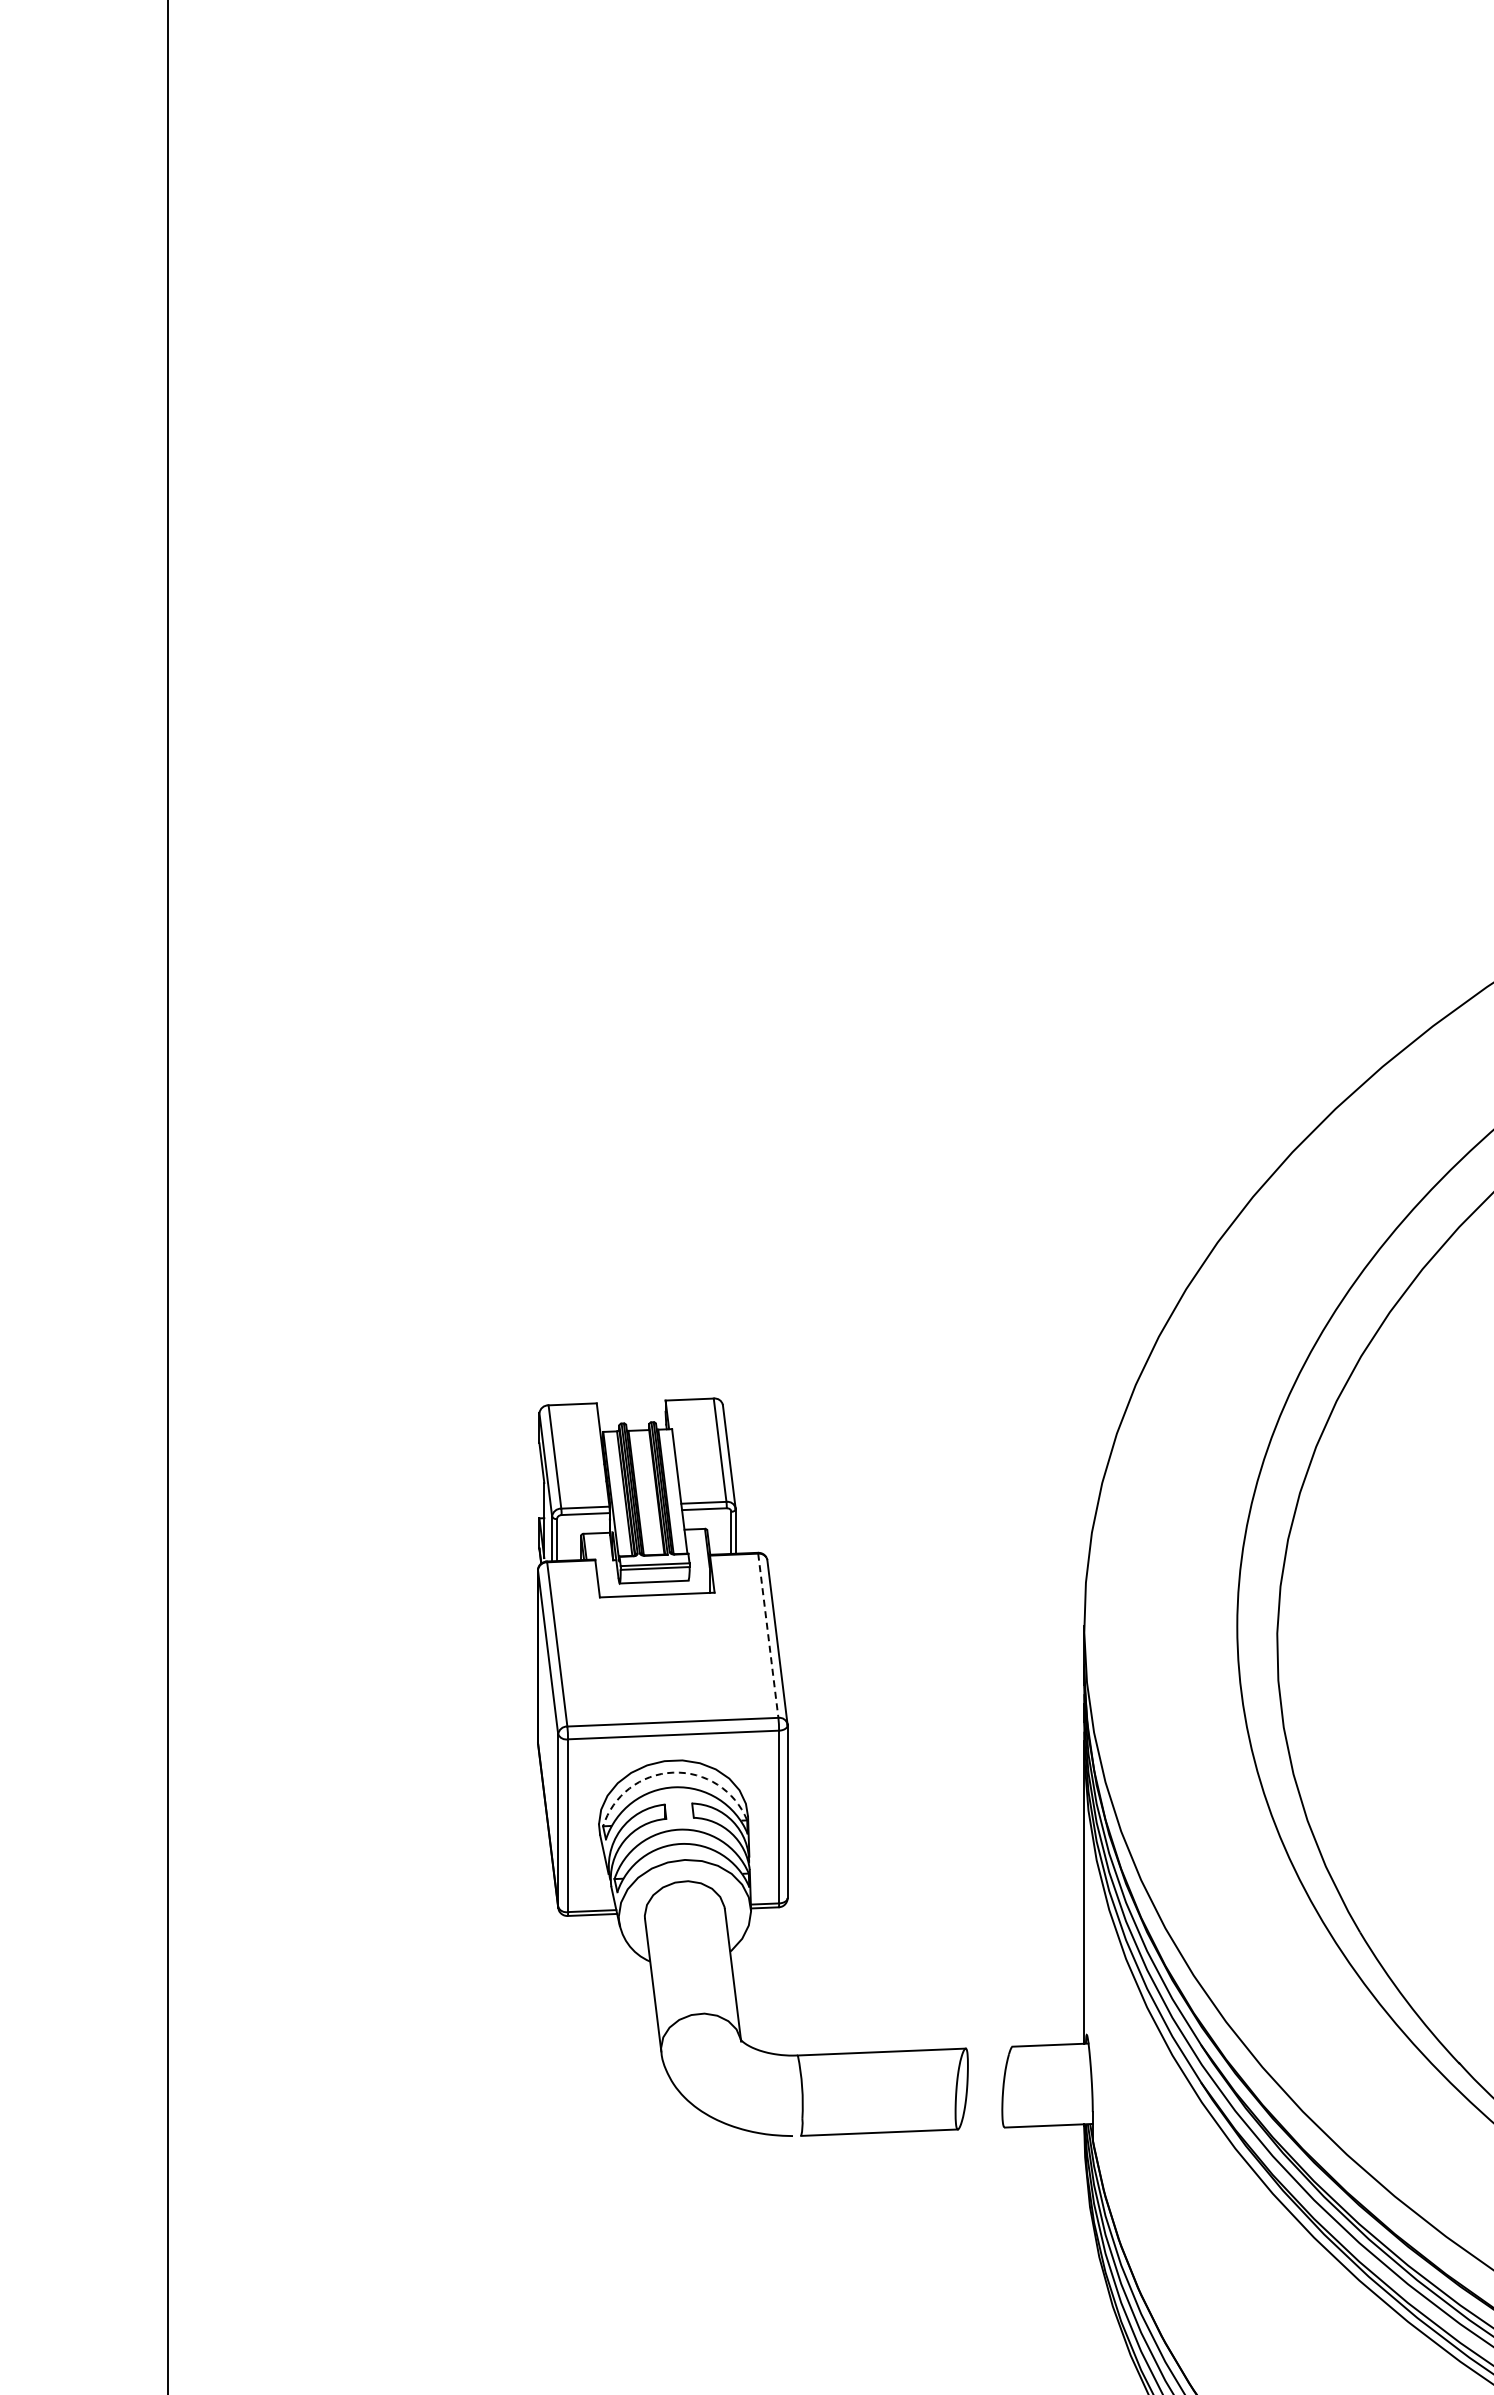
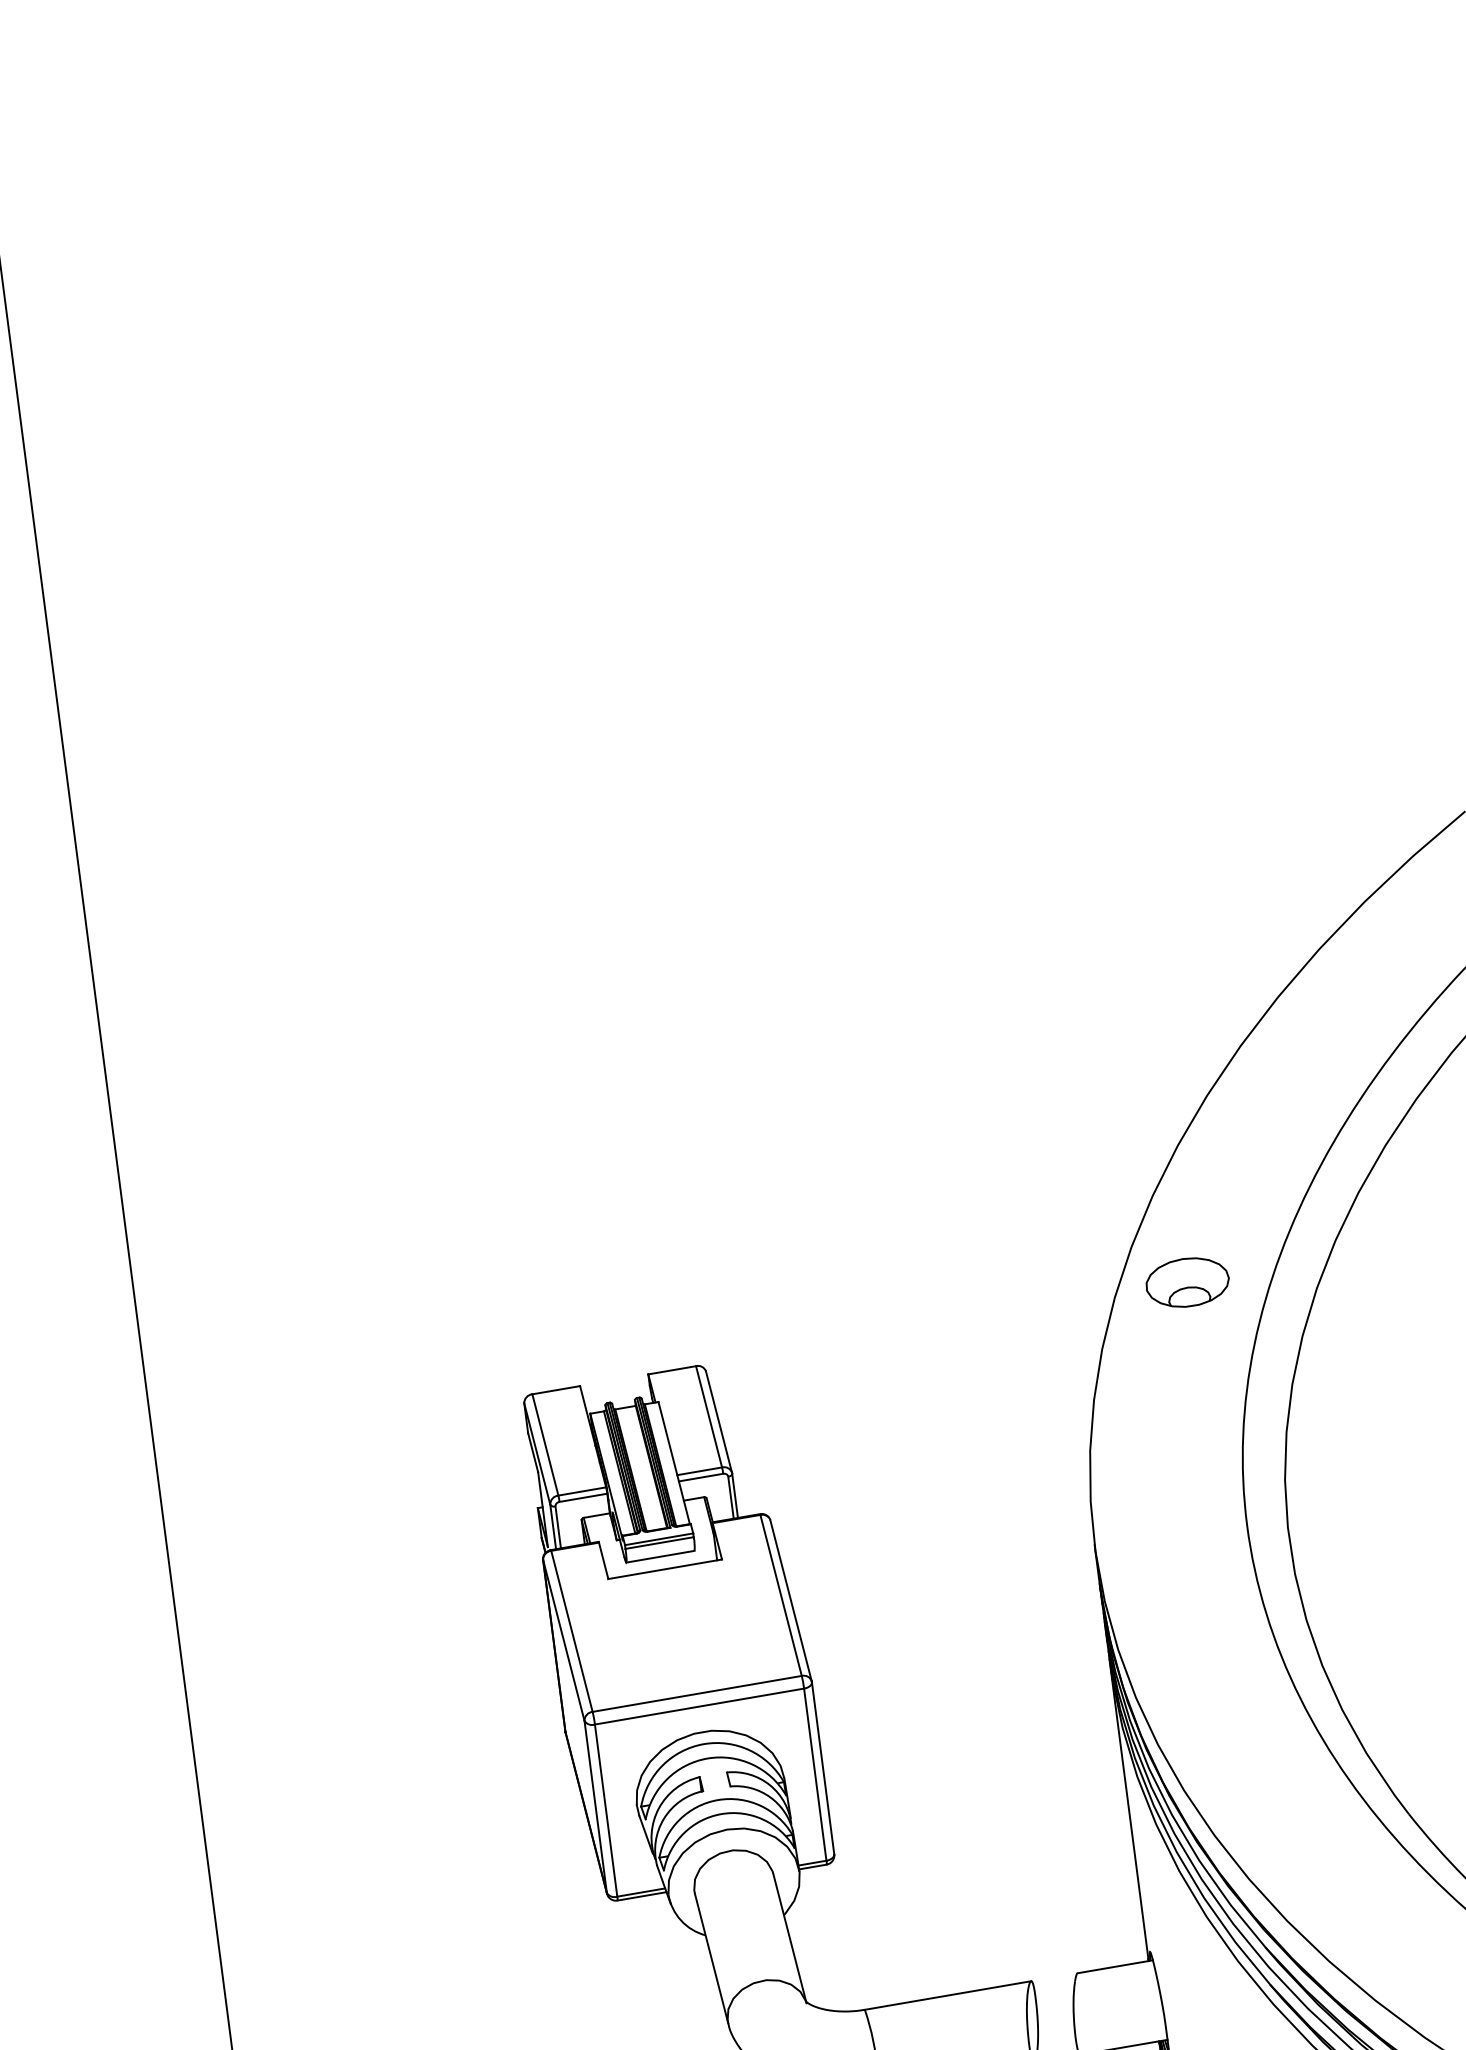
part: (1209, 1378) -> (1187, 1282), added
line: (768, 1635) -> (781, 1595), dashed -> solid
arc: (673, 1772) -> (704, 1743), dashed -> solid

